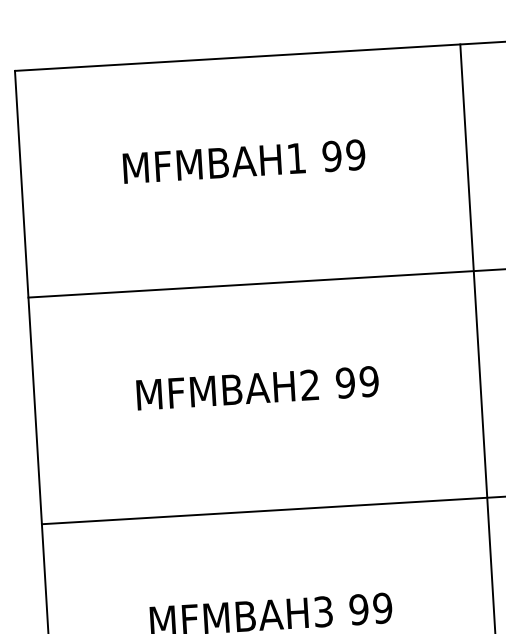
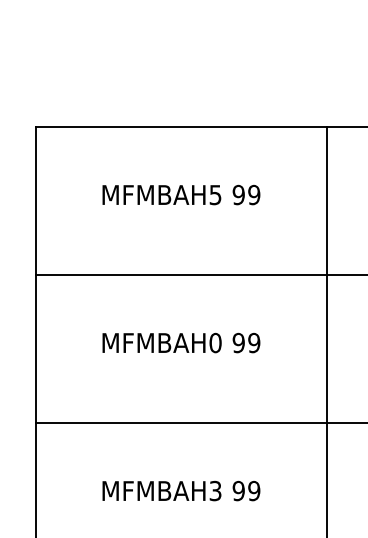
text: (296, 159) -> (215, 195), MFMBAH1 -> MFMBAH5
text: (309, 384) -> (215, 342), MFMBAH2 -> MFMBAH0

